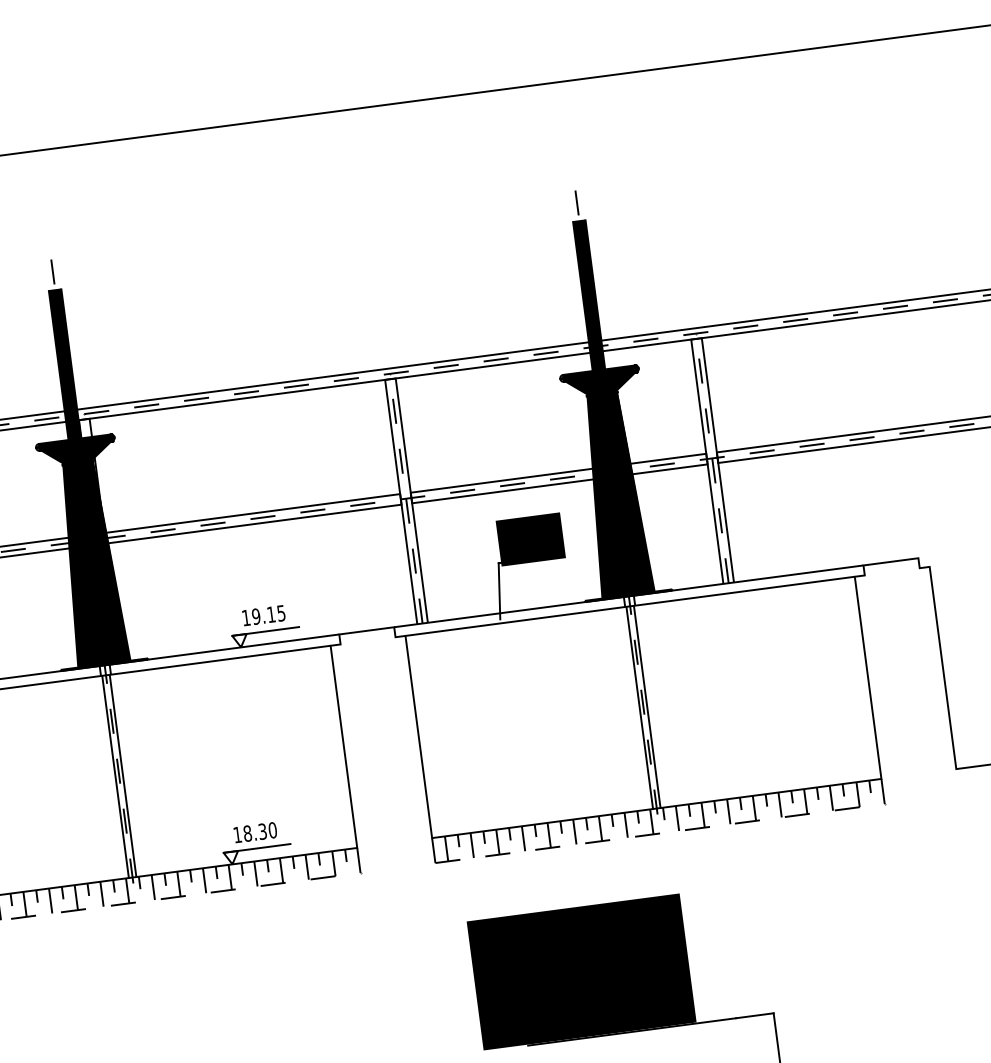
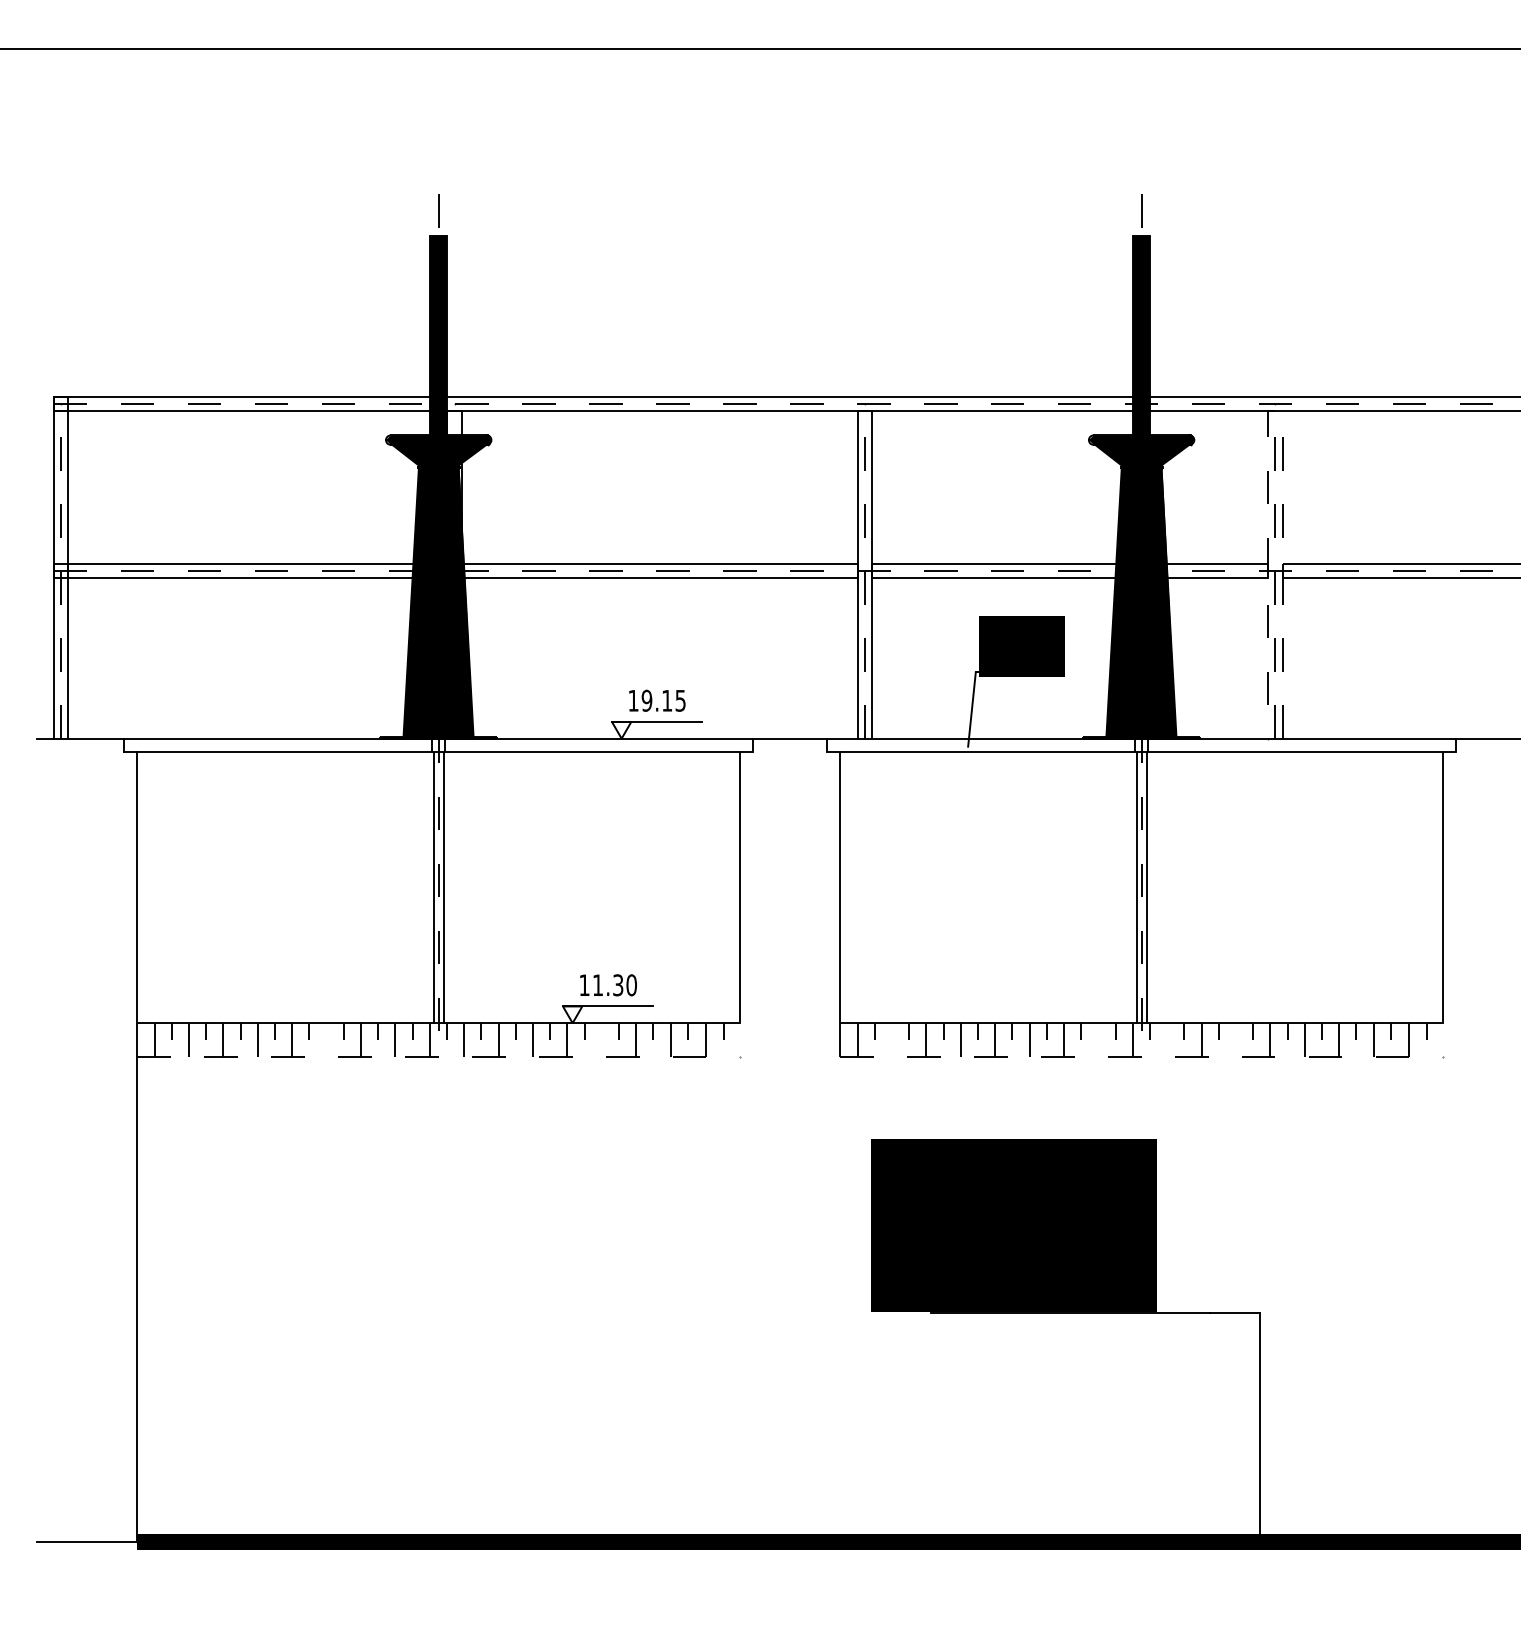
line: (695, 339) -> (1274, 411), solid -> dashed
line: (882, 791) -> (1442, 1039), removed
line: (728, 811) -> (1235, 1039), removed
line: (677, 818) -> (1167, 1039), removed
line: (626, 824) -> (1098, 1039), removed
text: (247, 833) -> (597, 985), 18.30 -> 11.30
line: (471, 845) -> (891, 1039), removed
line: (358, 860) -> (739, 1039), removed
line: (255, 873) -> (601, 1039), removed
line: (50, 900) -> (326, 1039), removed

